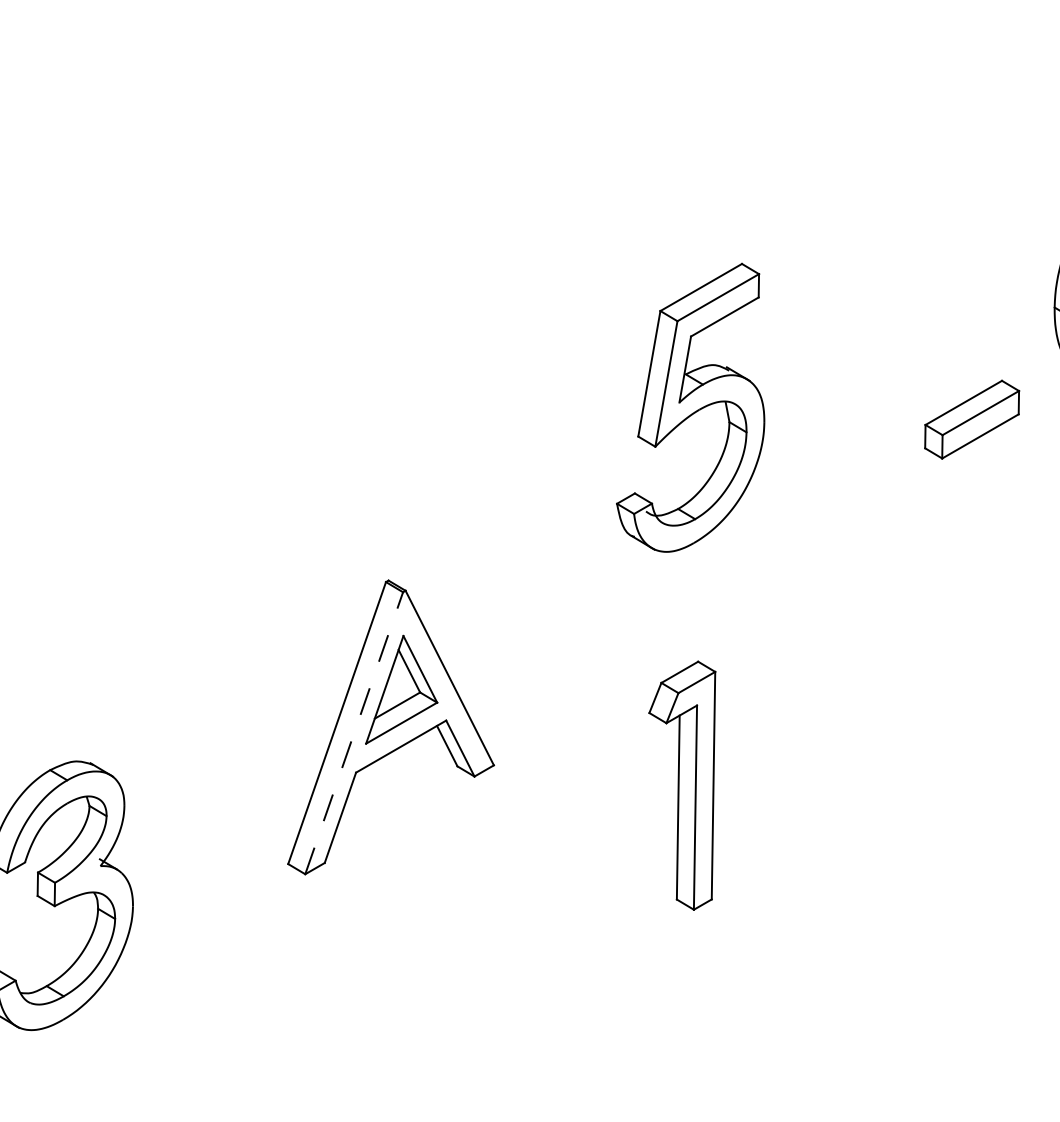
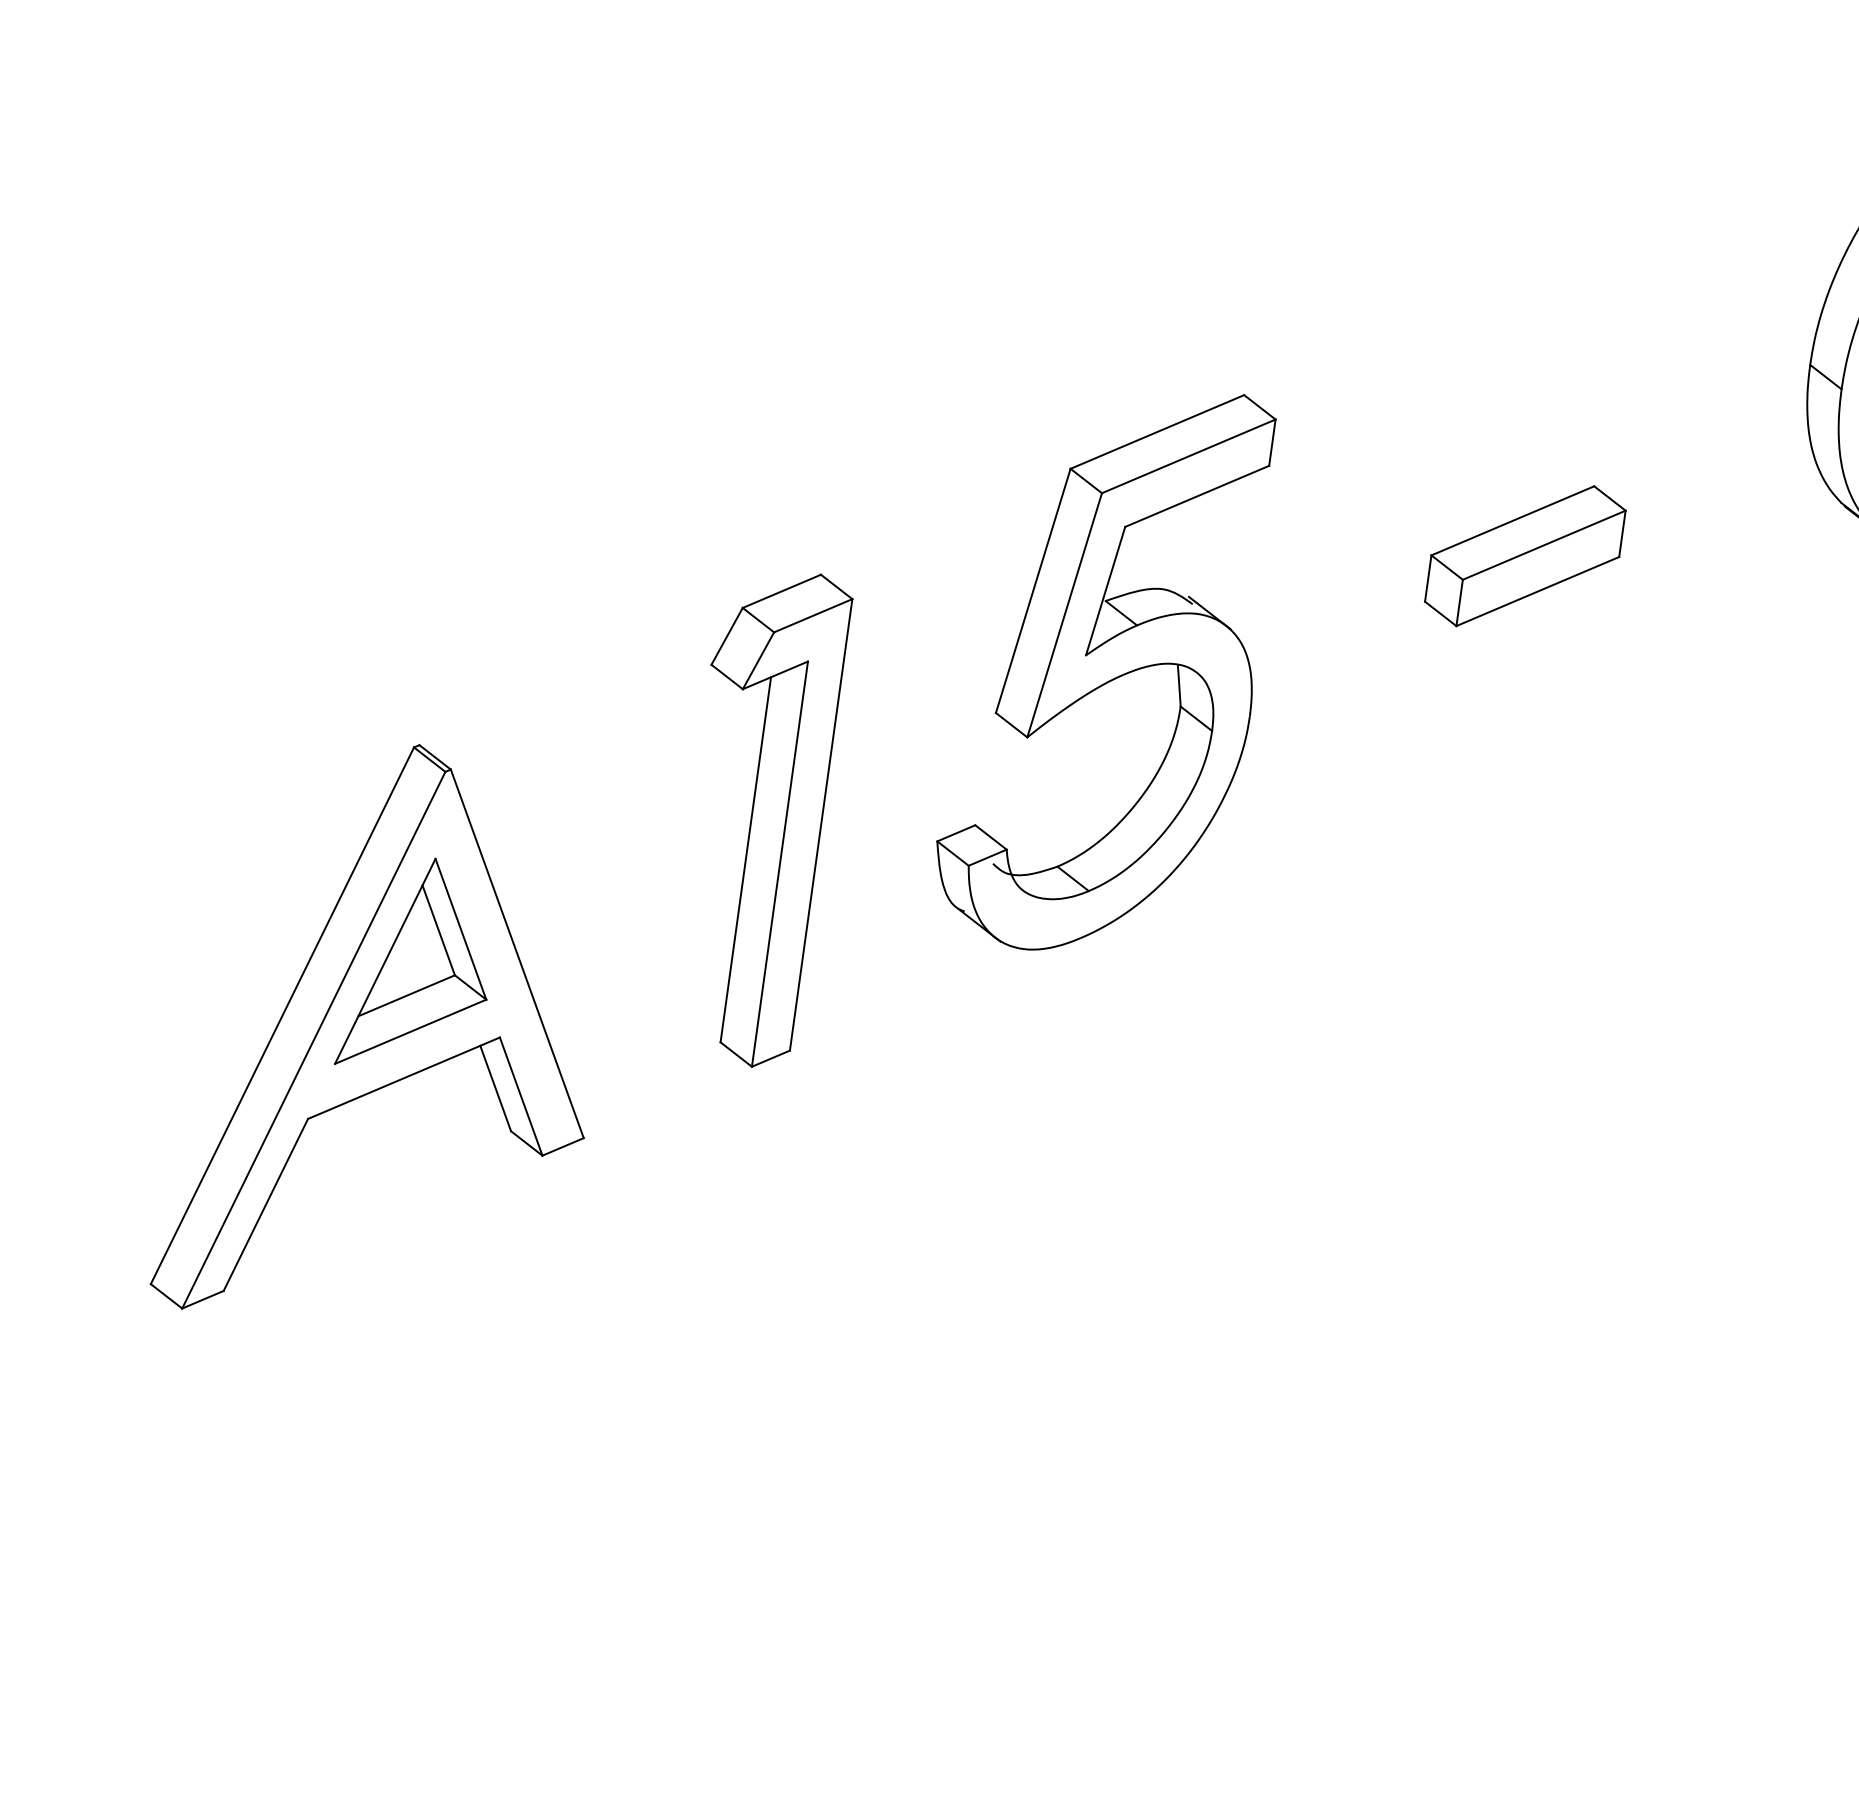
part: (690, 407) -> (1106, 667), moved
part: (972, 419) -> (1526, 555), moved
line: (354, 732) -> (314, 1038), dashed -> solid
part: (682, 785) -> (759, 816), moved

